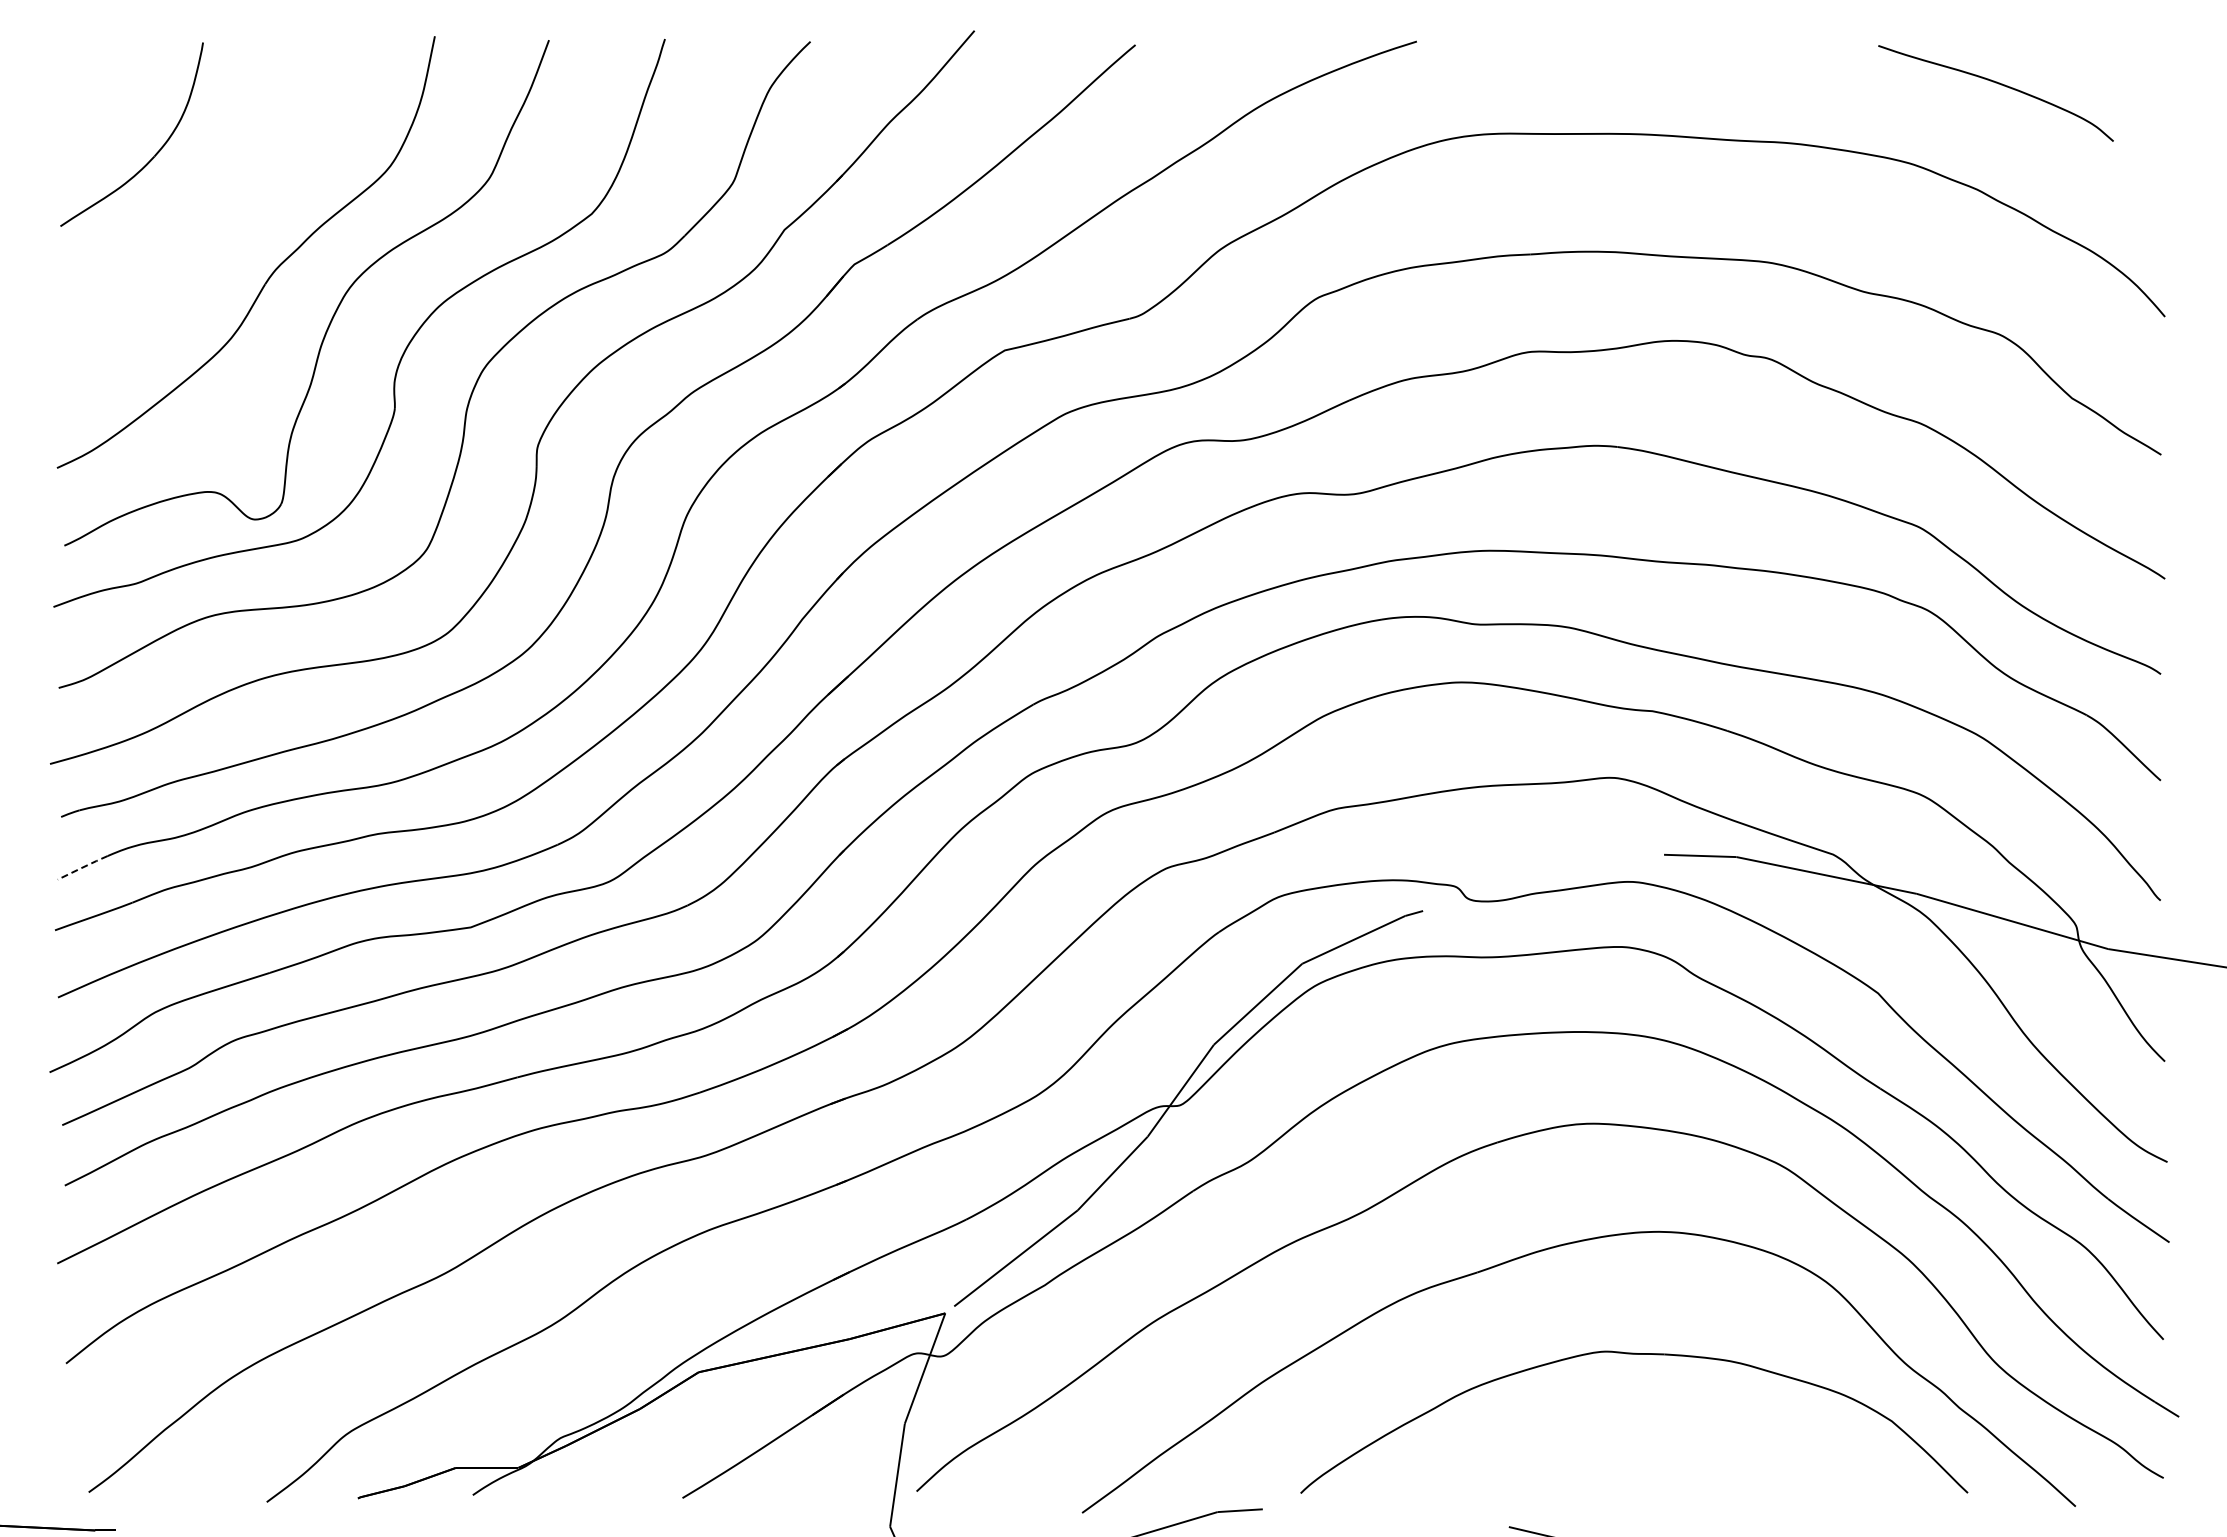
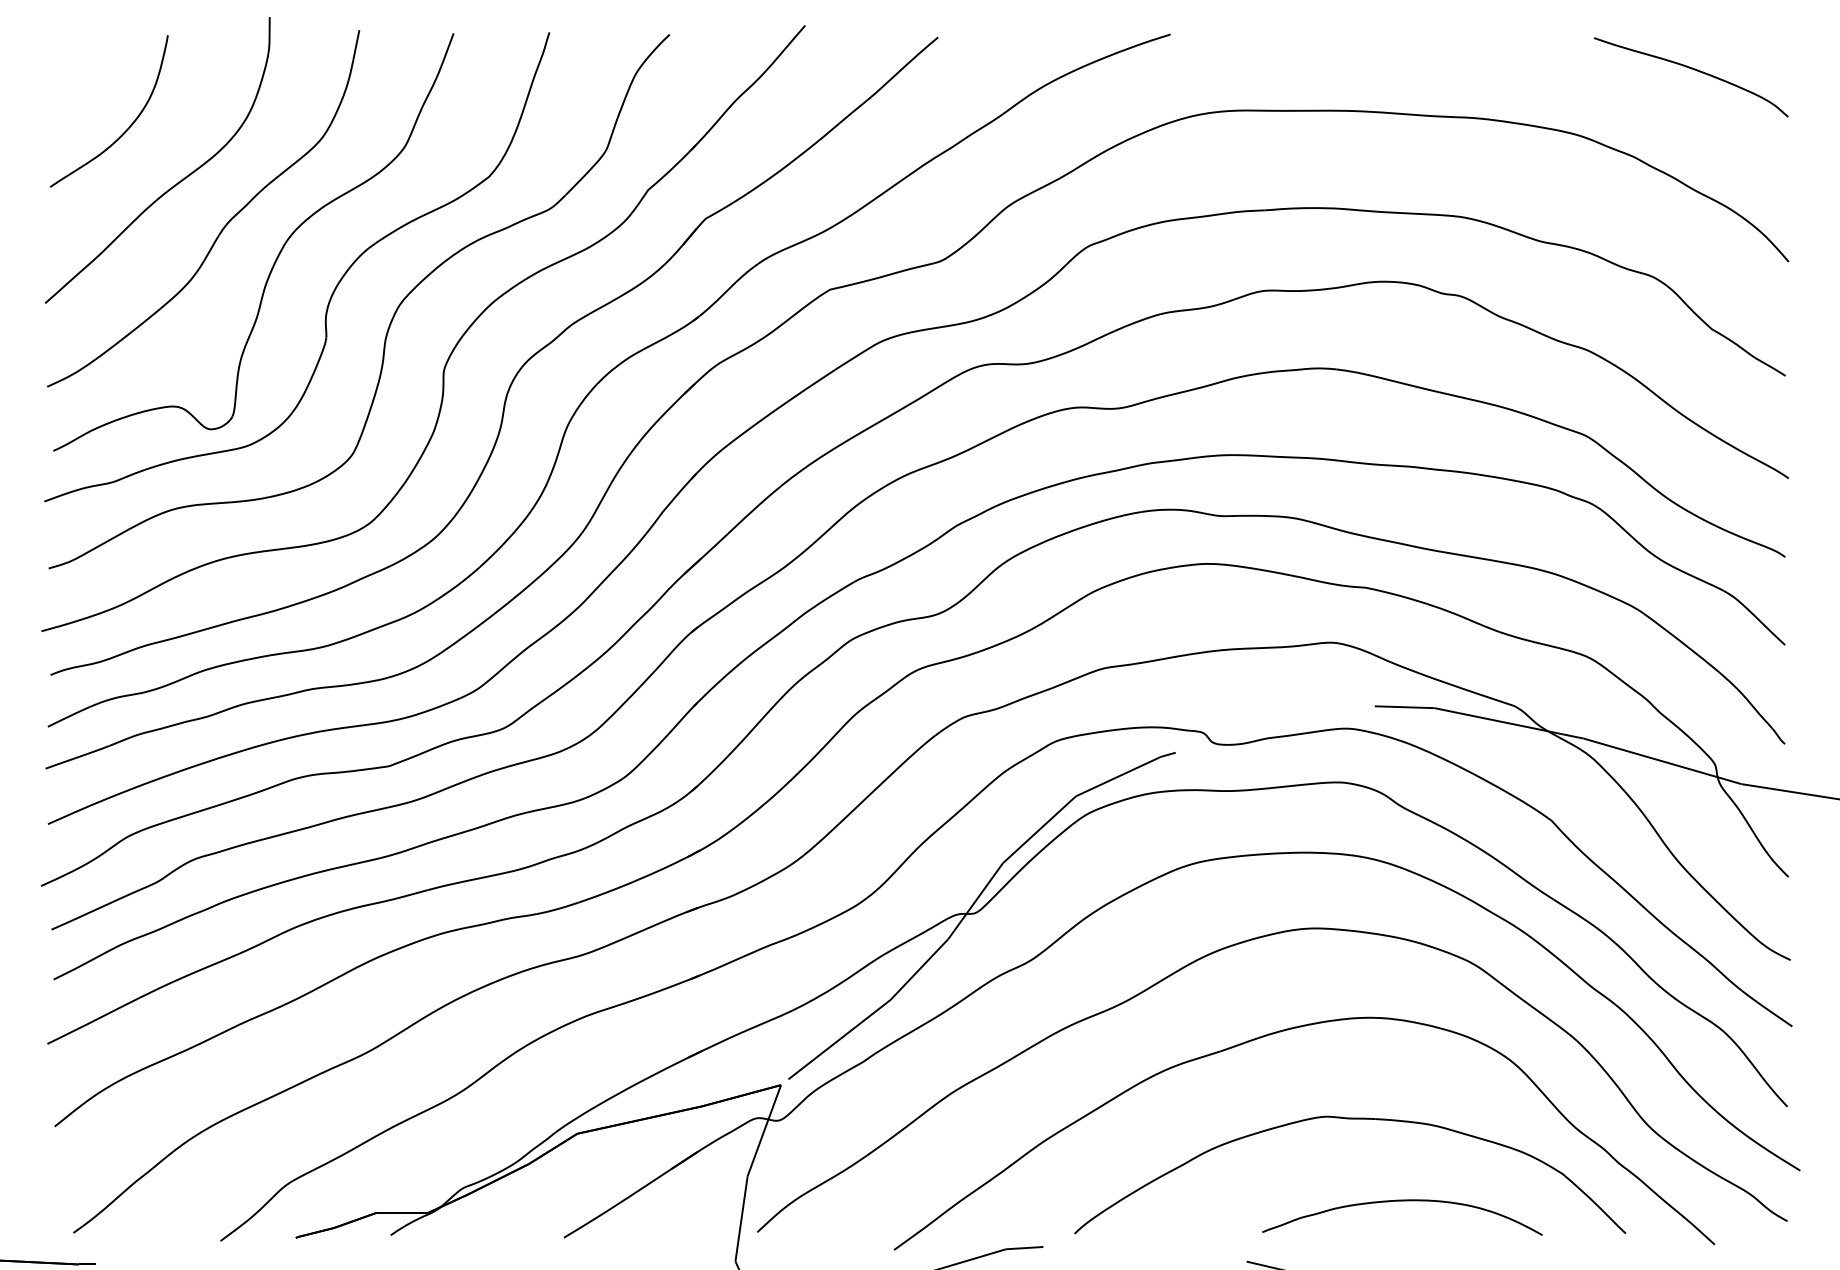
curve: (1998, 84) -> (1693, 69), moved
part: (212, 222) -> (175, 183), added
line: (82, 867) -> (68, 716), dashed -> solid
curve: (1695, 1454) -> (1400, 1201), added

